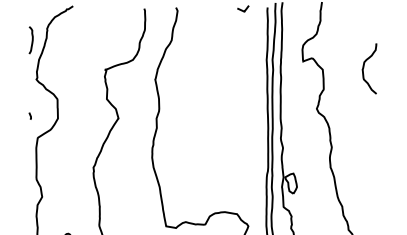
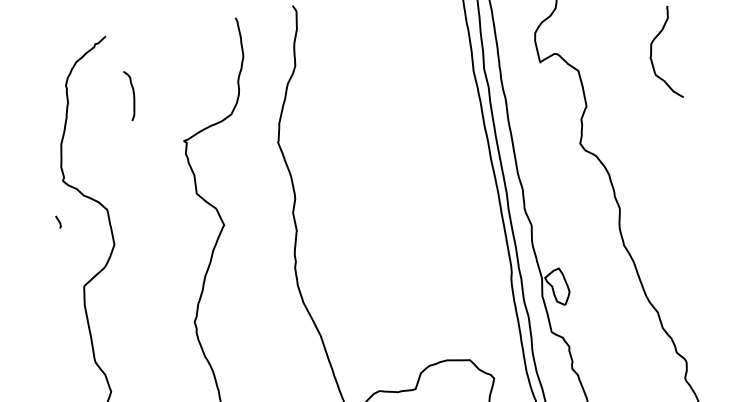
curve: (31, 40) -> (131, 95), moved
line: (29, 115) -> (57, 221), moved

